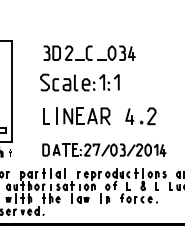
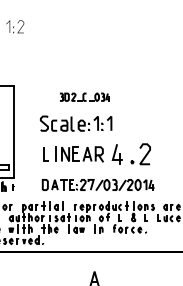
part: (89, 53) -> (84, 97), size x0.6
part: (140, 116) -> (131, 154), size x1.4

